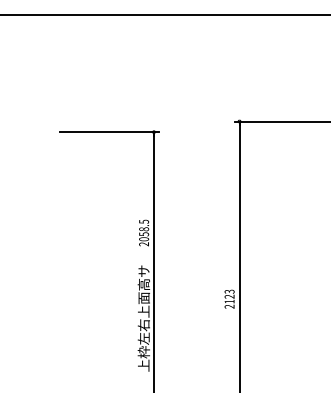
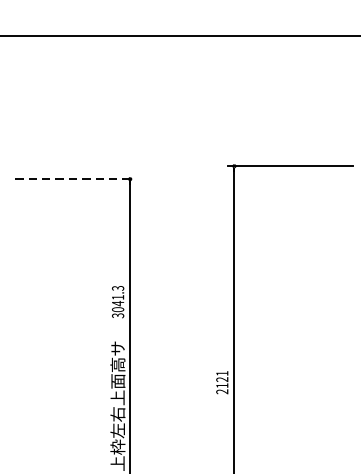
line: (109, 132) -> (75, 179), solid -> dashed
text: (144, 232) -> (118, 301), 2058.5 -> 3041.3
text: (229, 291) -> (222, 373), 2123 -> 2121

